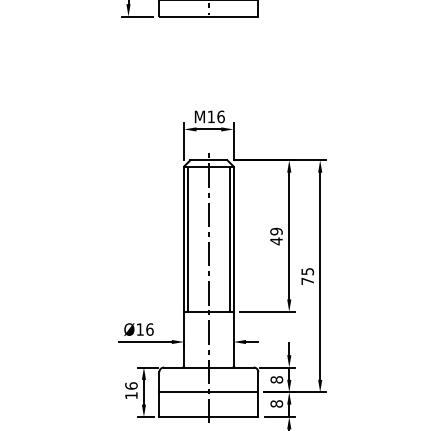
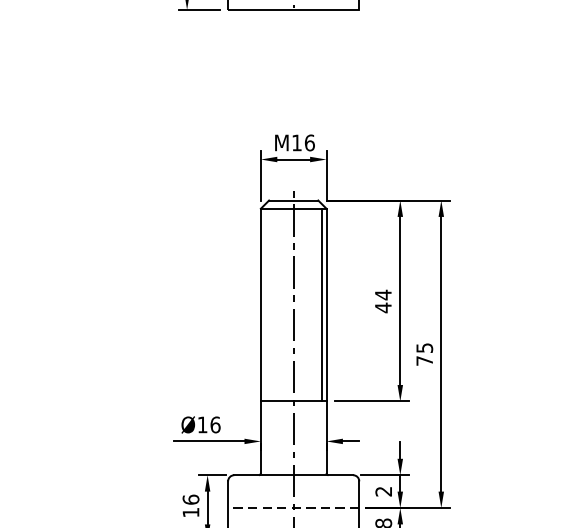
text: (276, 231) -> (383, 294), 49 -> 44
line: (187, 238) -> (265, 304), removed
text: (276, 379) -> (383, 491), 8 -> 2
line: (208, 392) -> (293, 508), solid -> dashed

